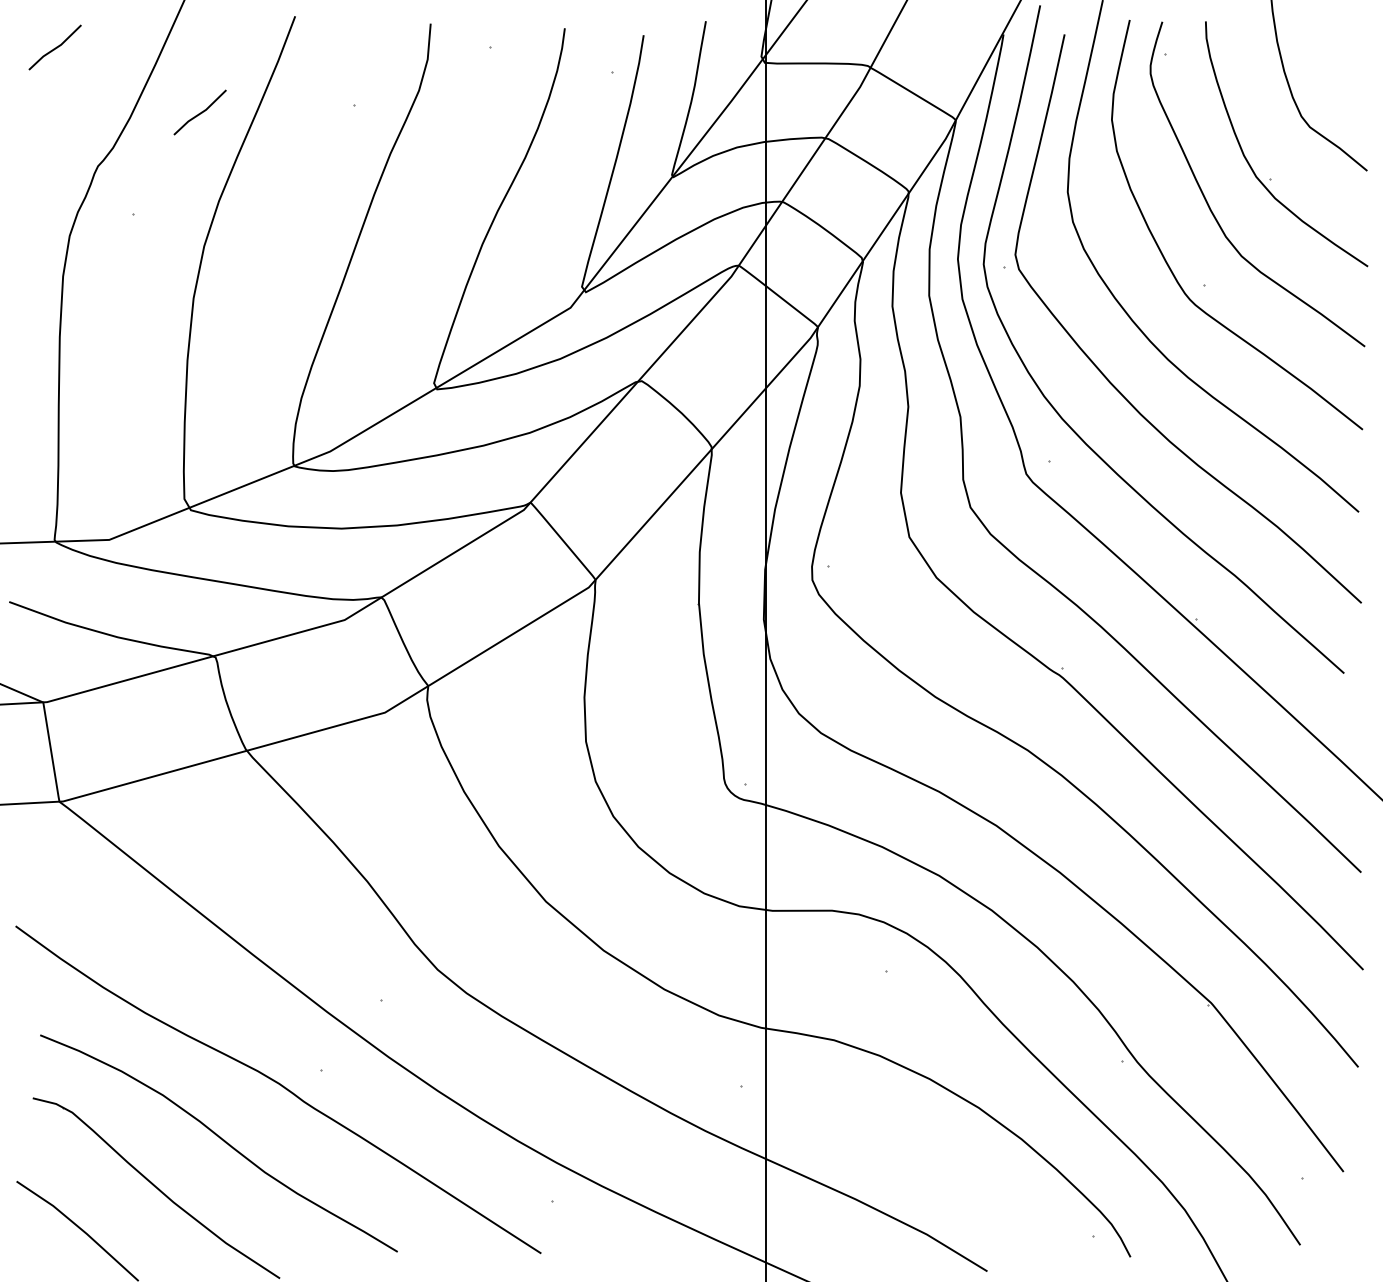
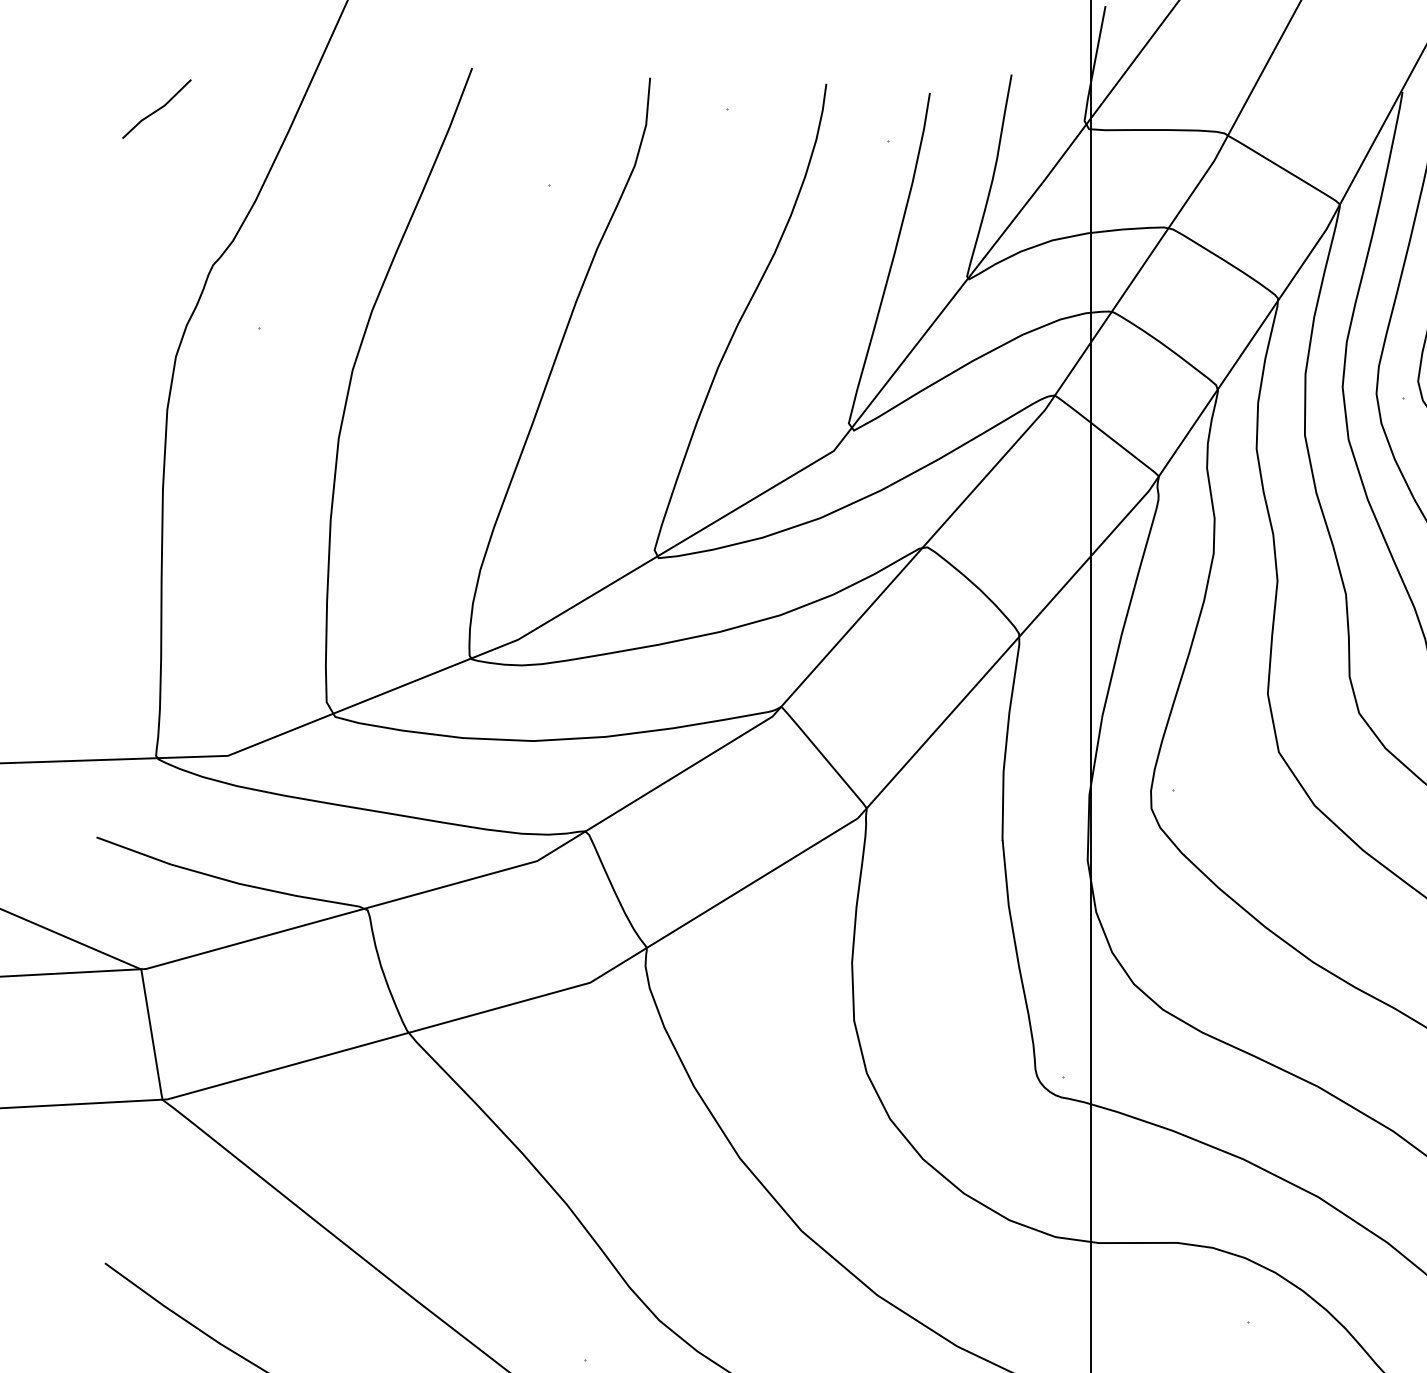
line: (200, 112) -> (347, 194), removed

